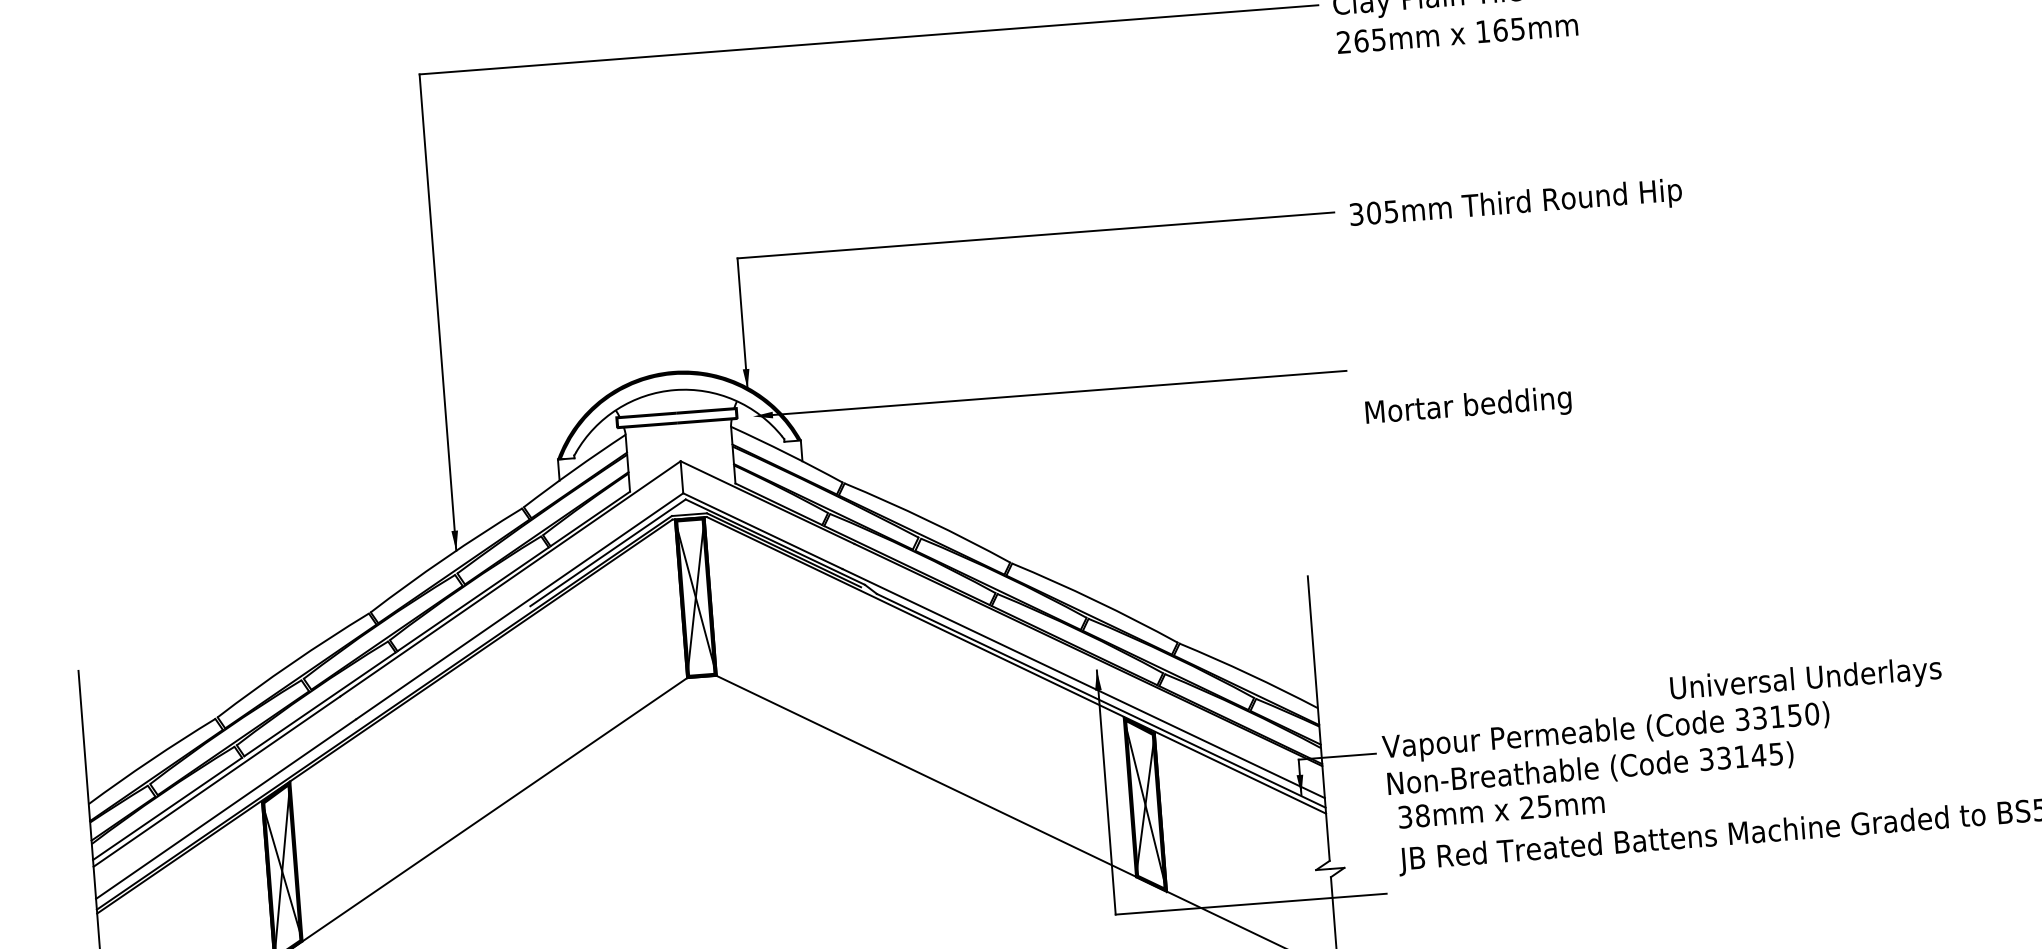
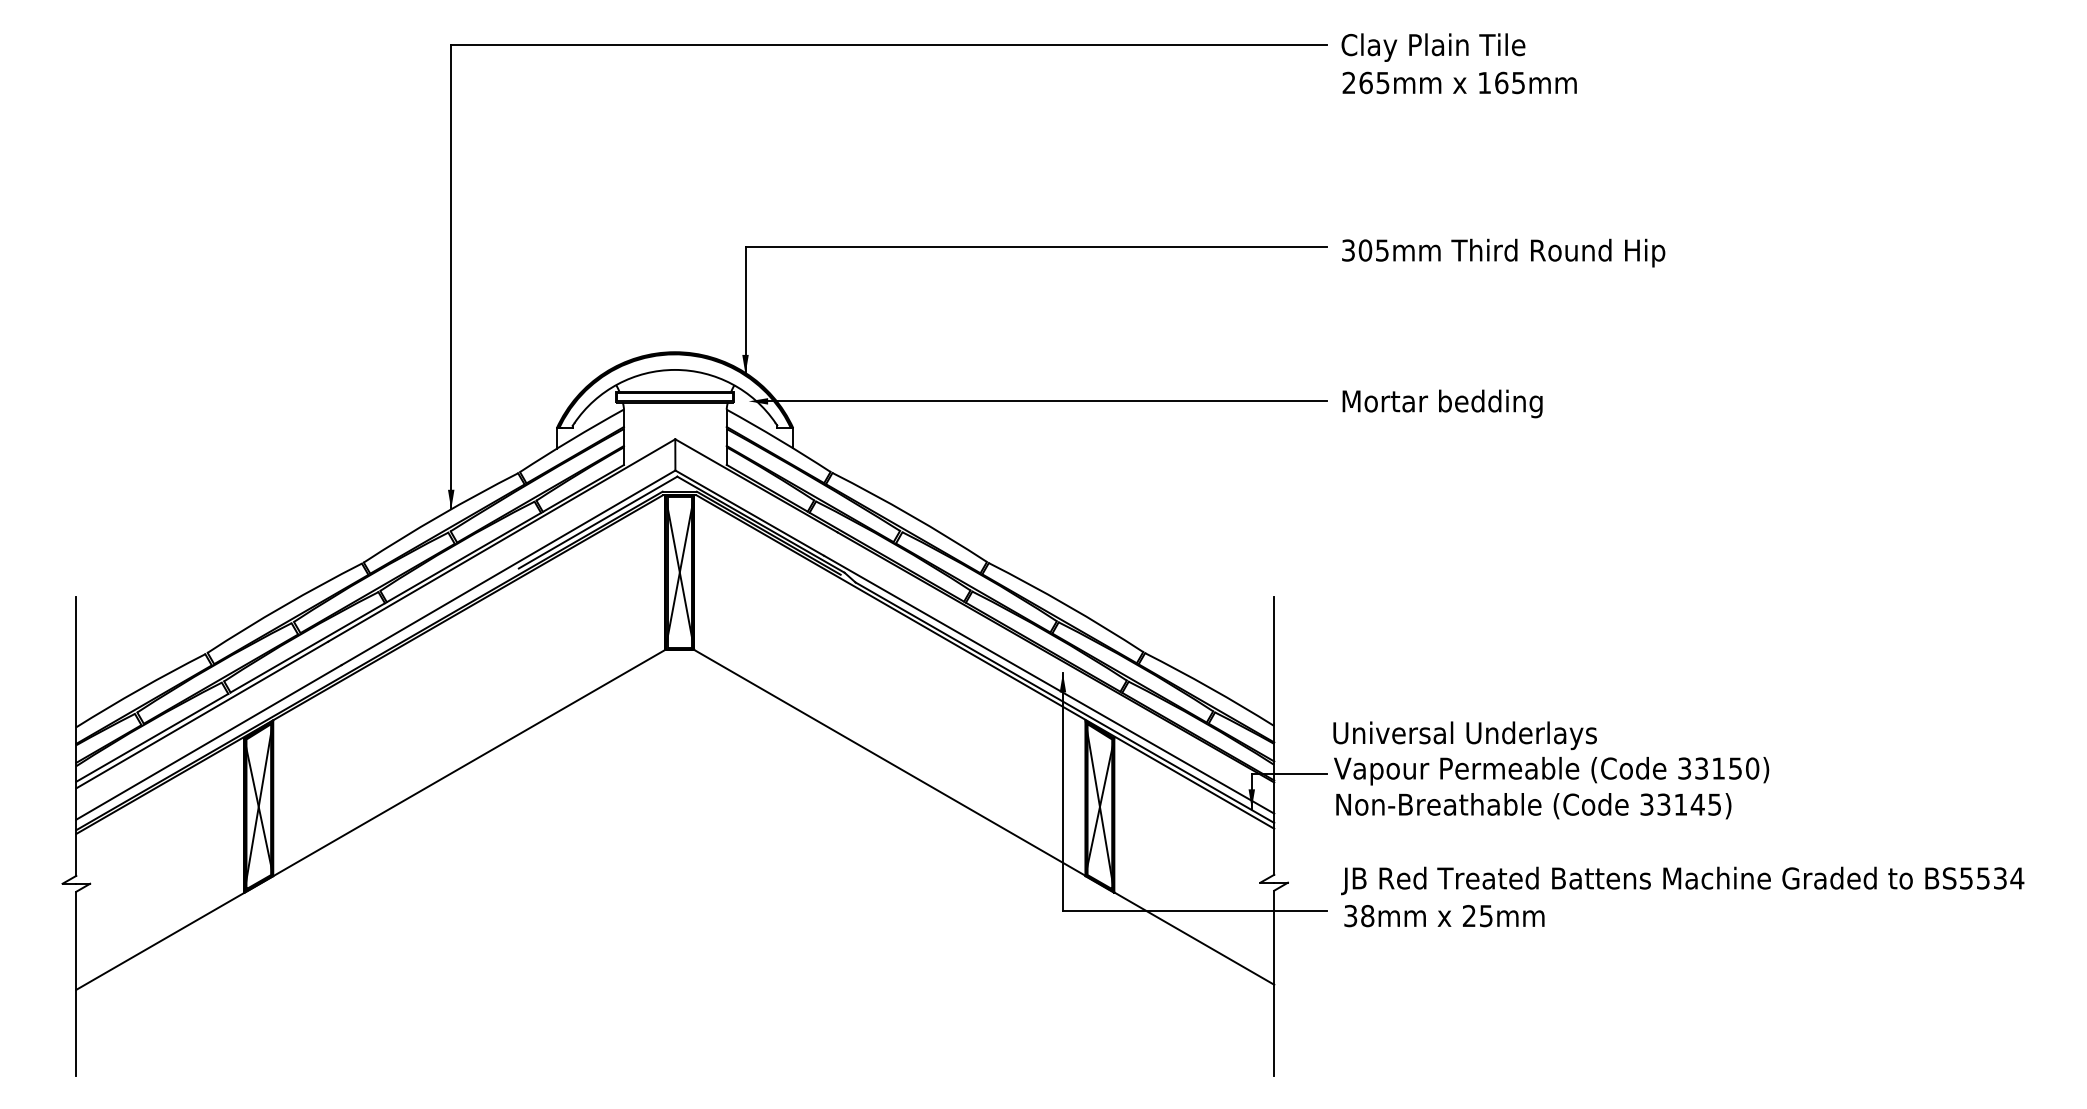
text: (1468, 407) -> (1442, 403), moved
text: (1805, 680) -> (1464, 735), moved
text: (1501, 810) -> (1444, 916), moved

